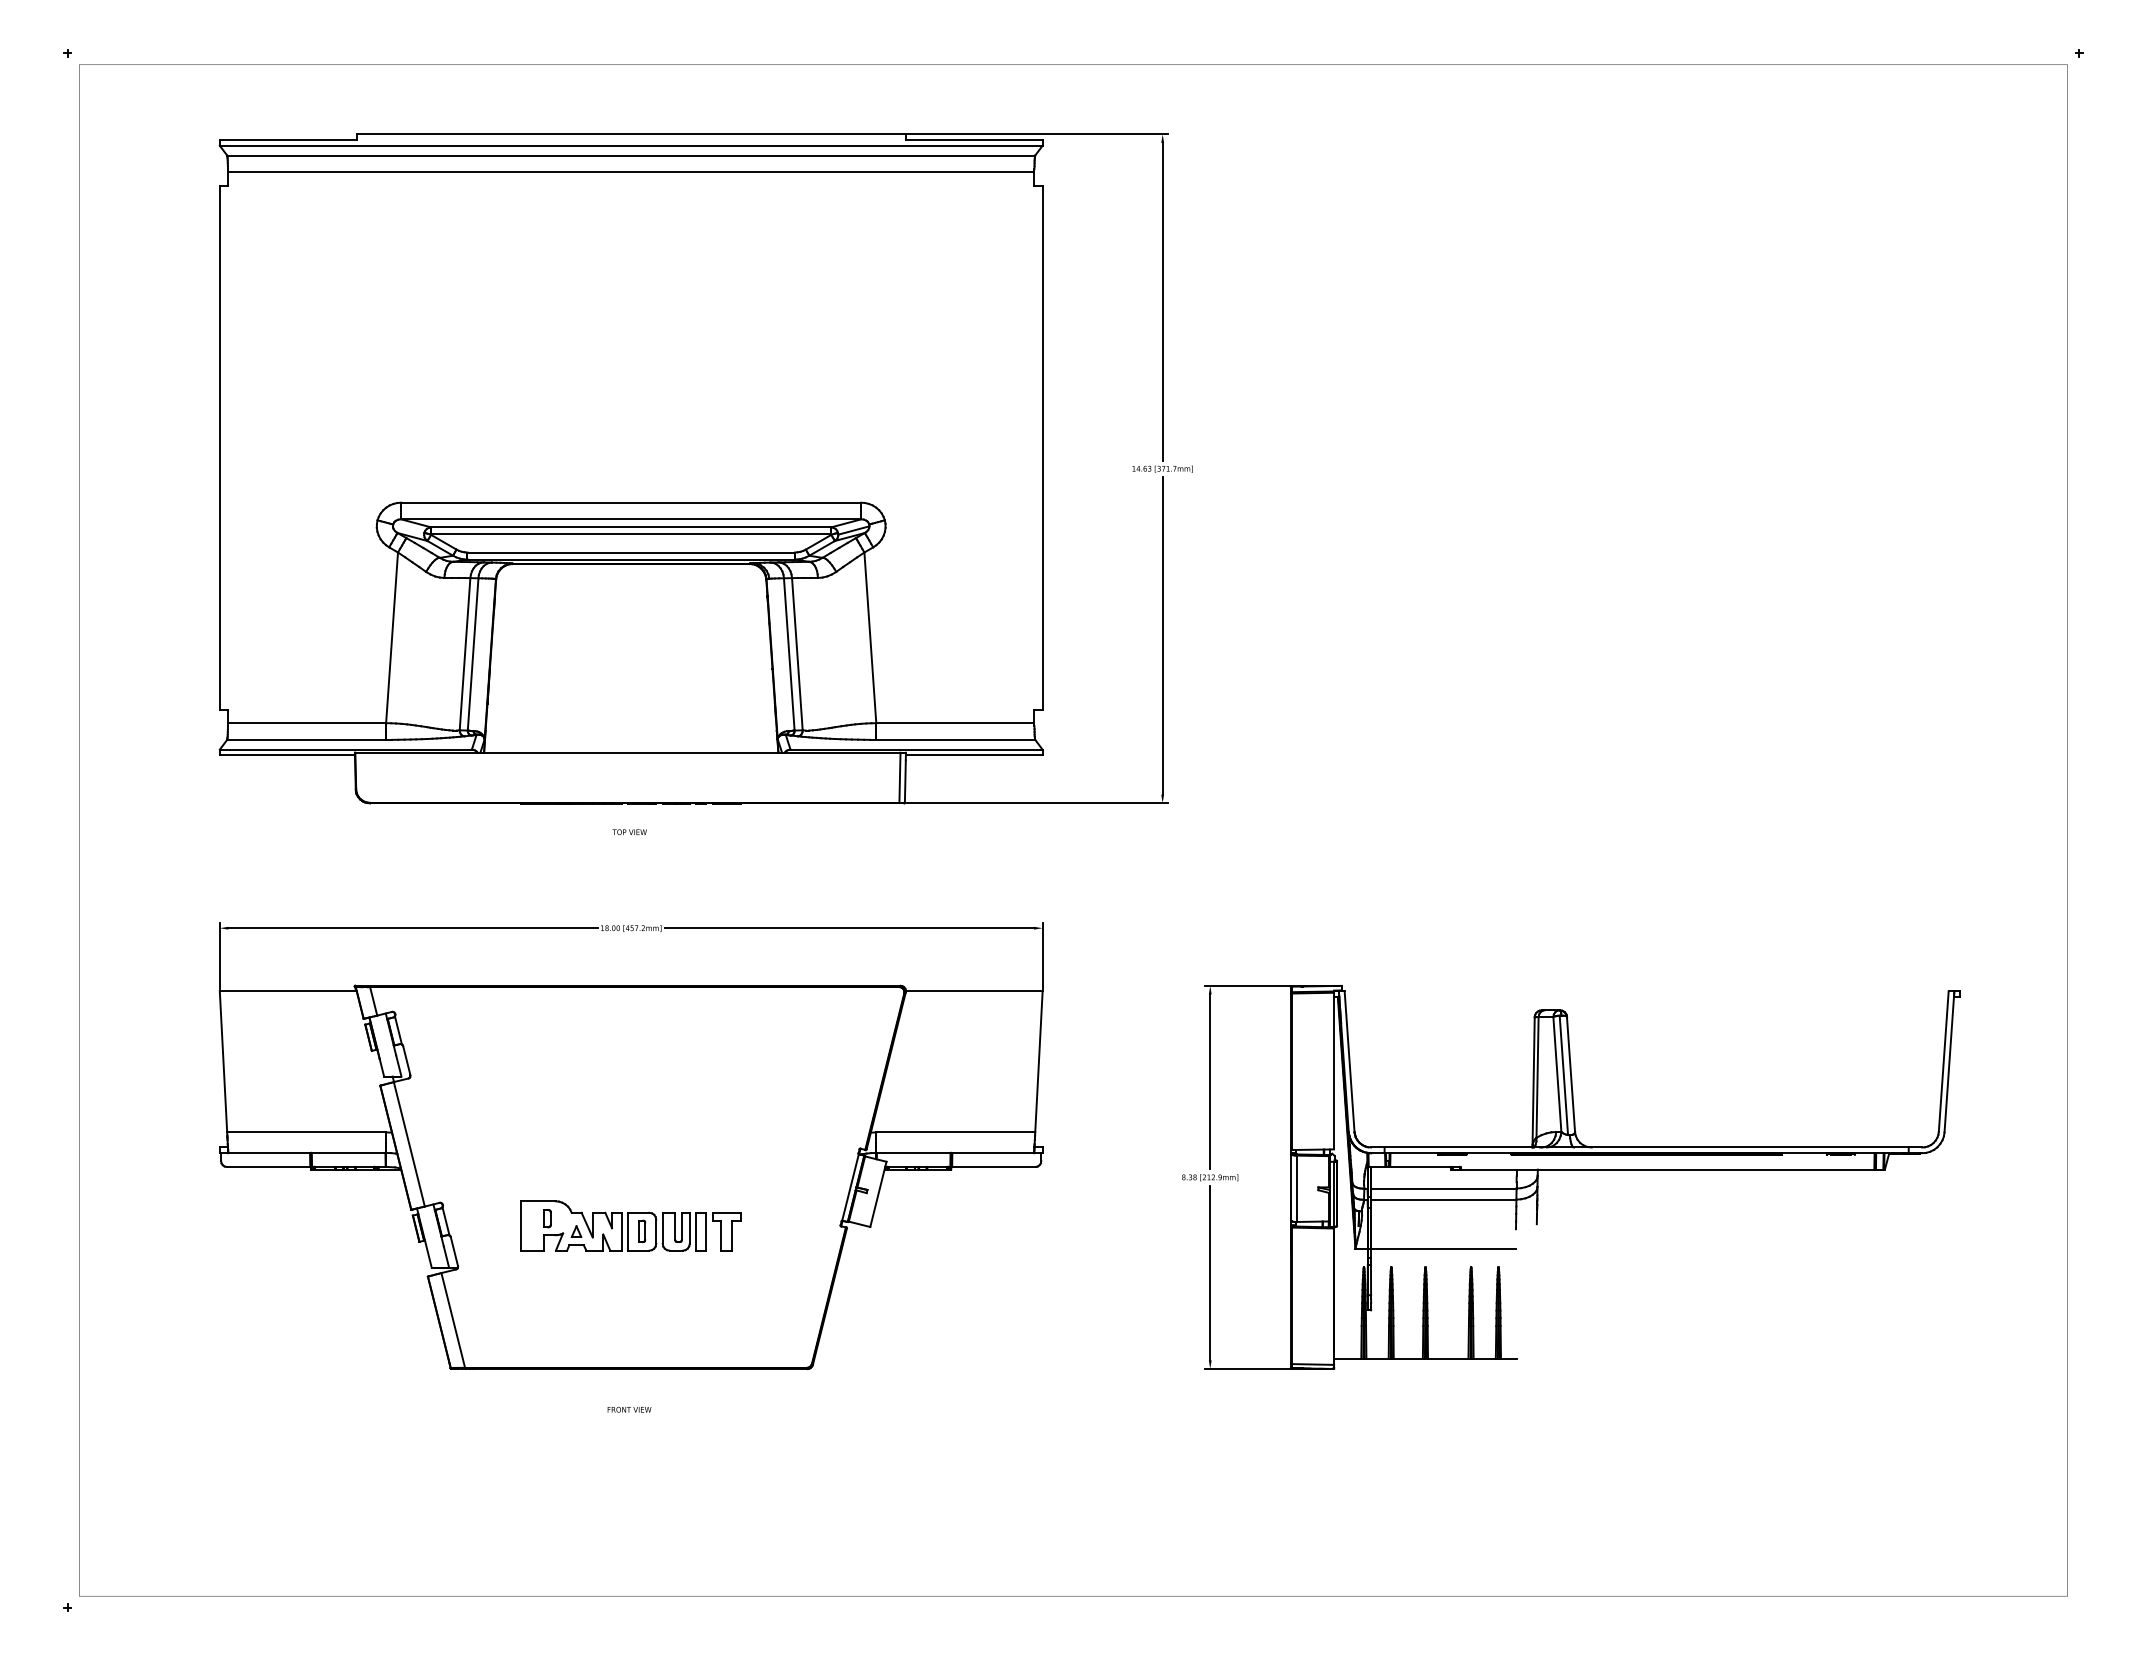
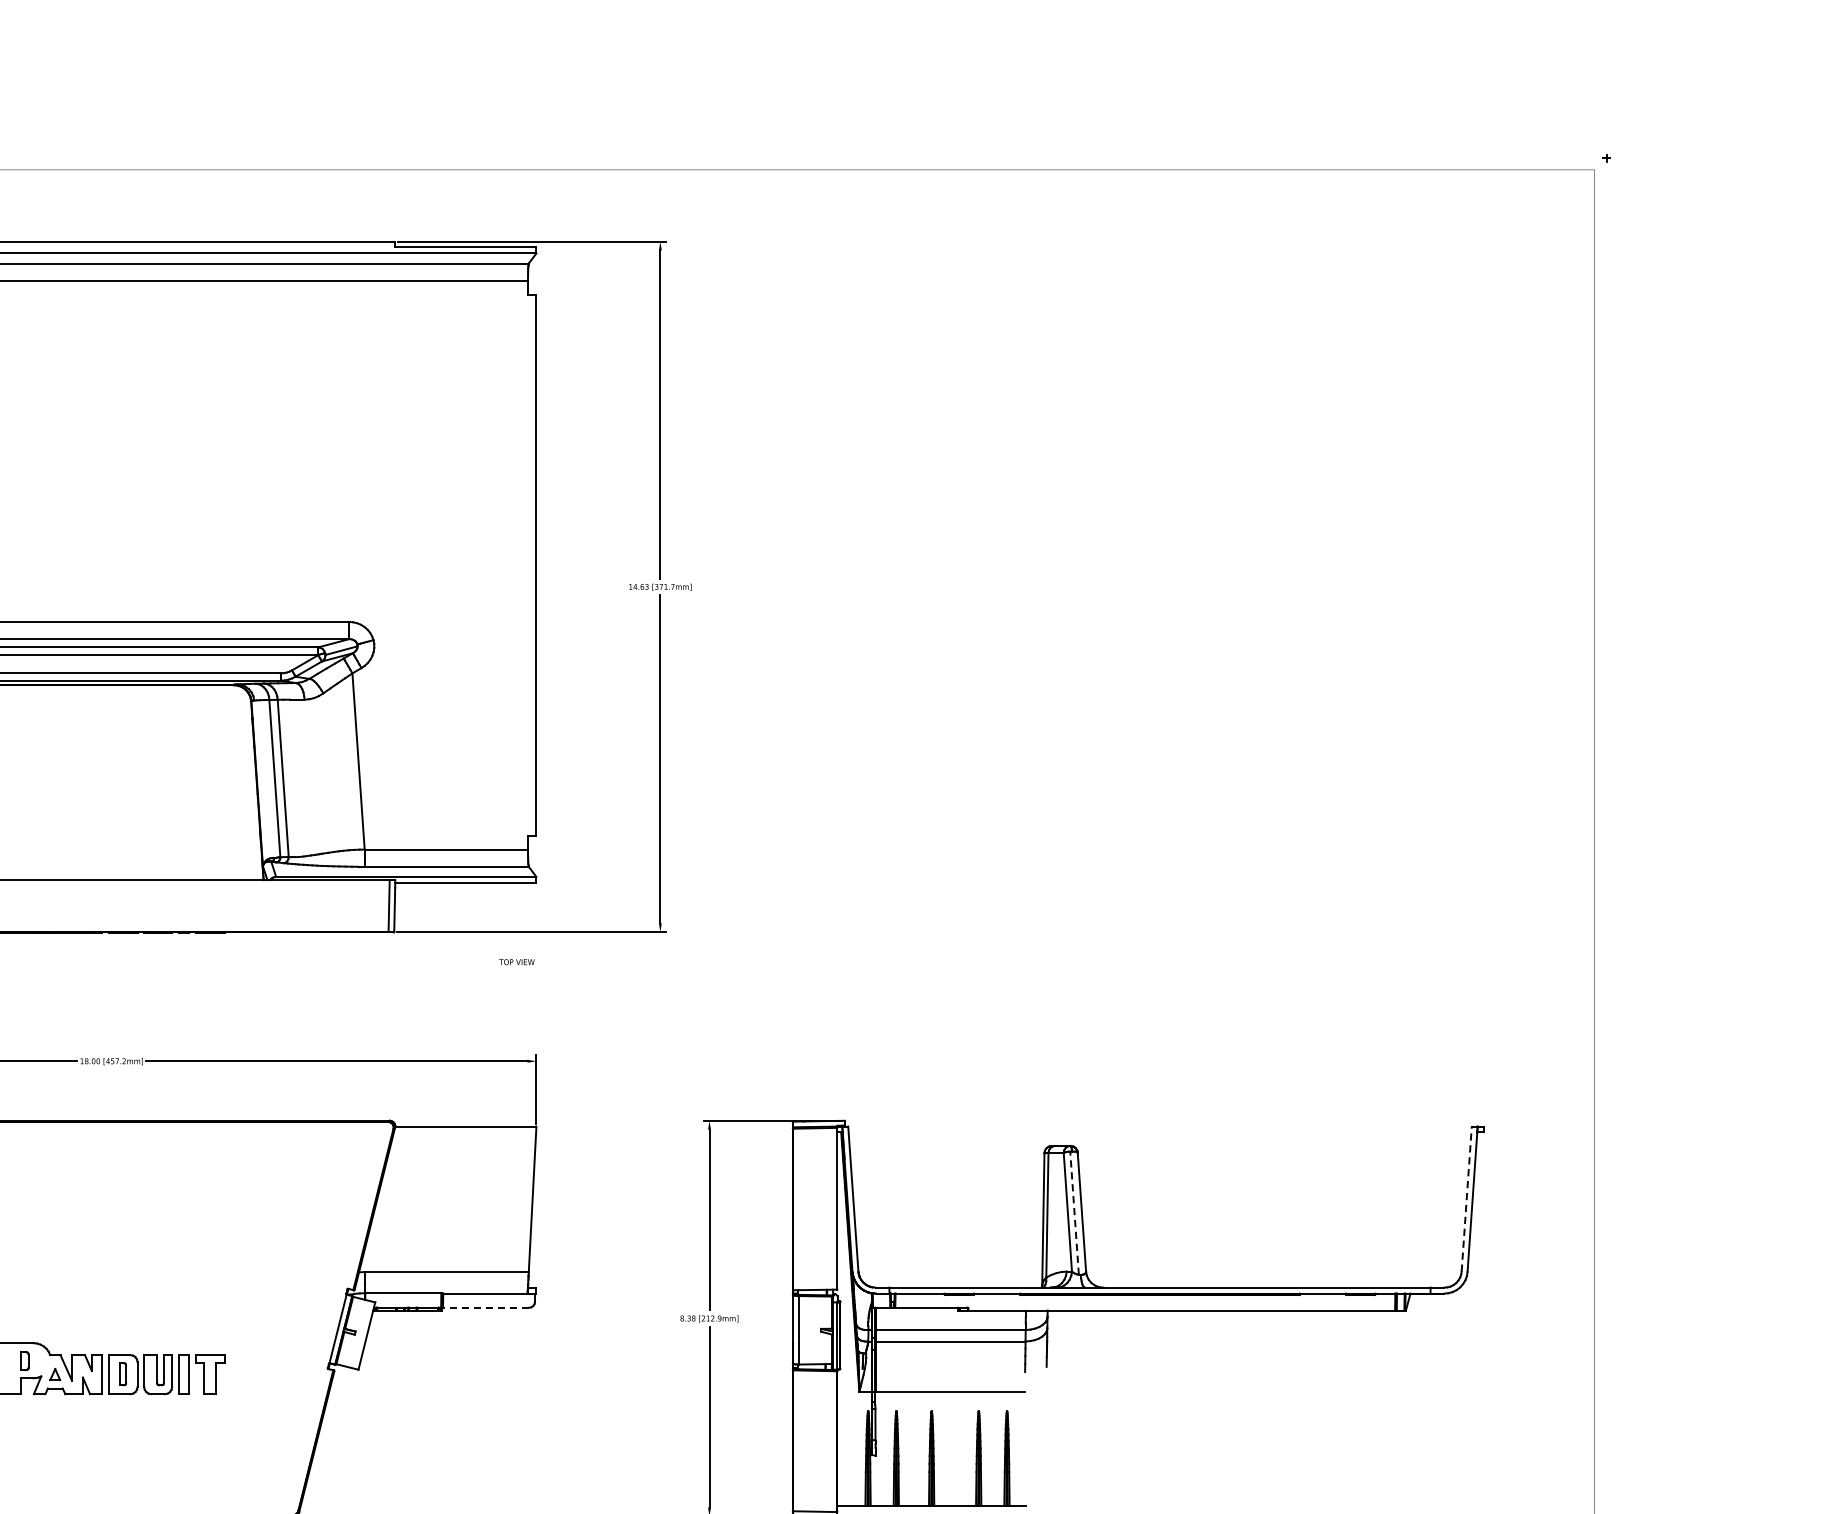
text: (629, 832) -> (516, 962), moved
line: (1943, 1061) -> (1466, 1198), solid -> dashed
line: (1563, 1075) -> (1074, 1213), solid -> dashed
line: (993, 1166) -> (485, 1307), solid -> dashed

